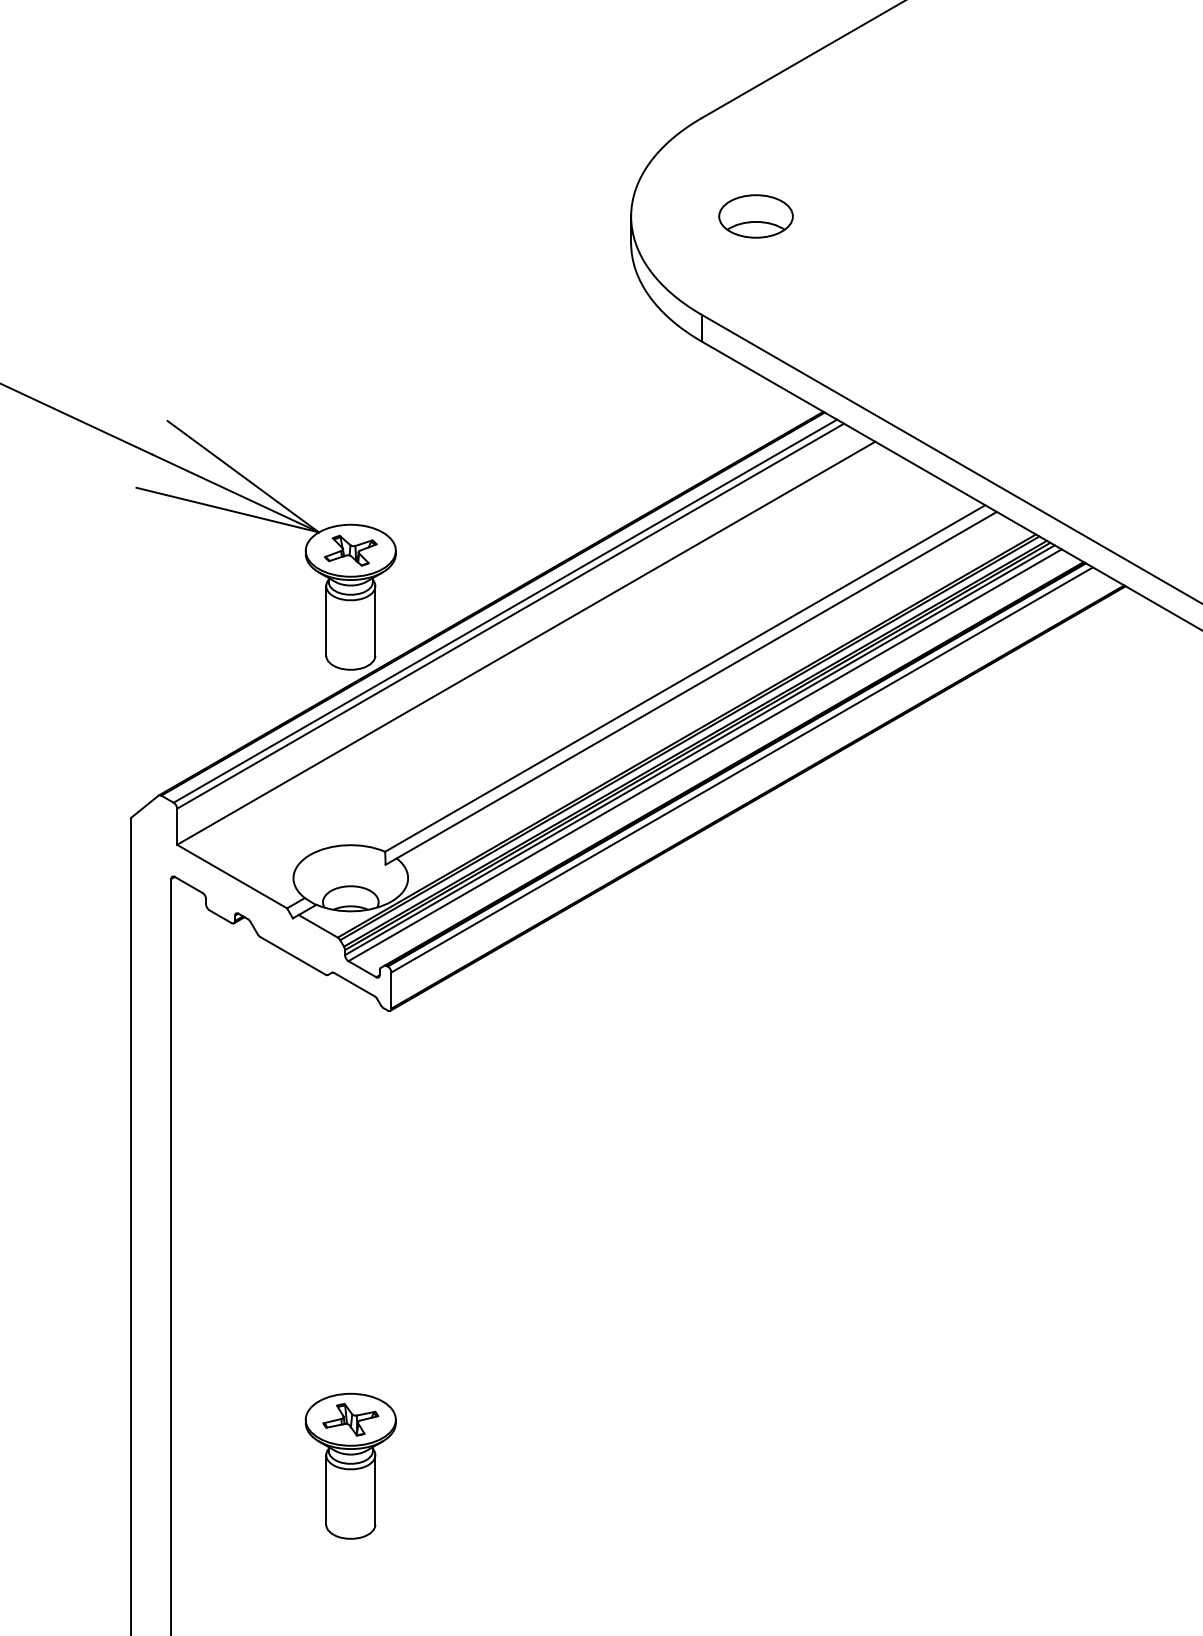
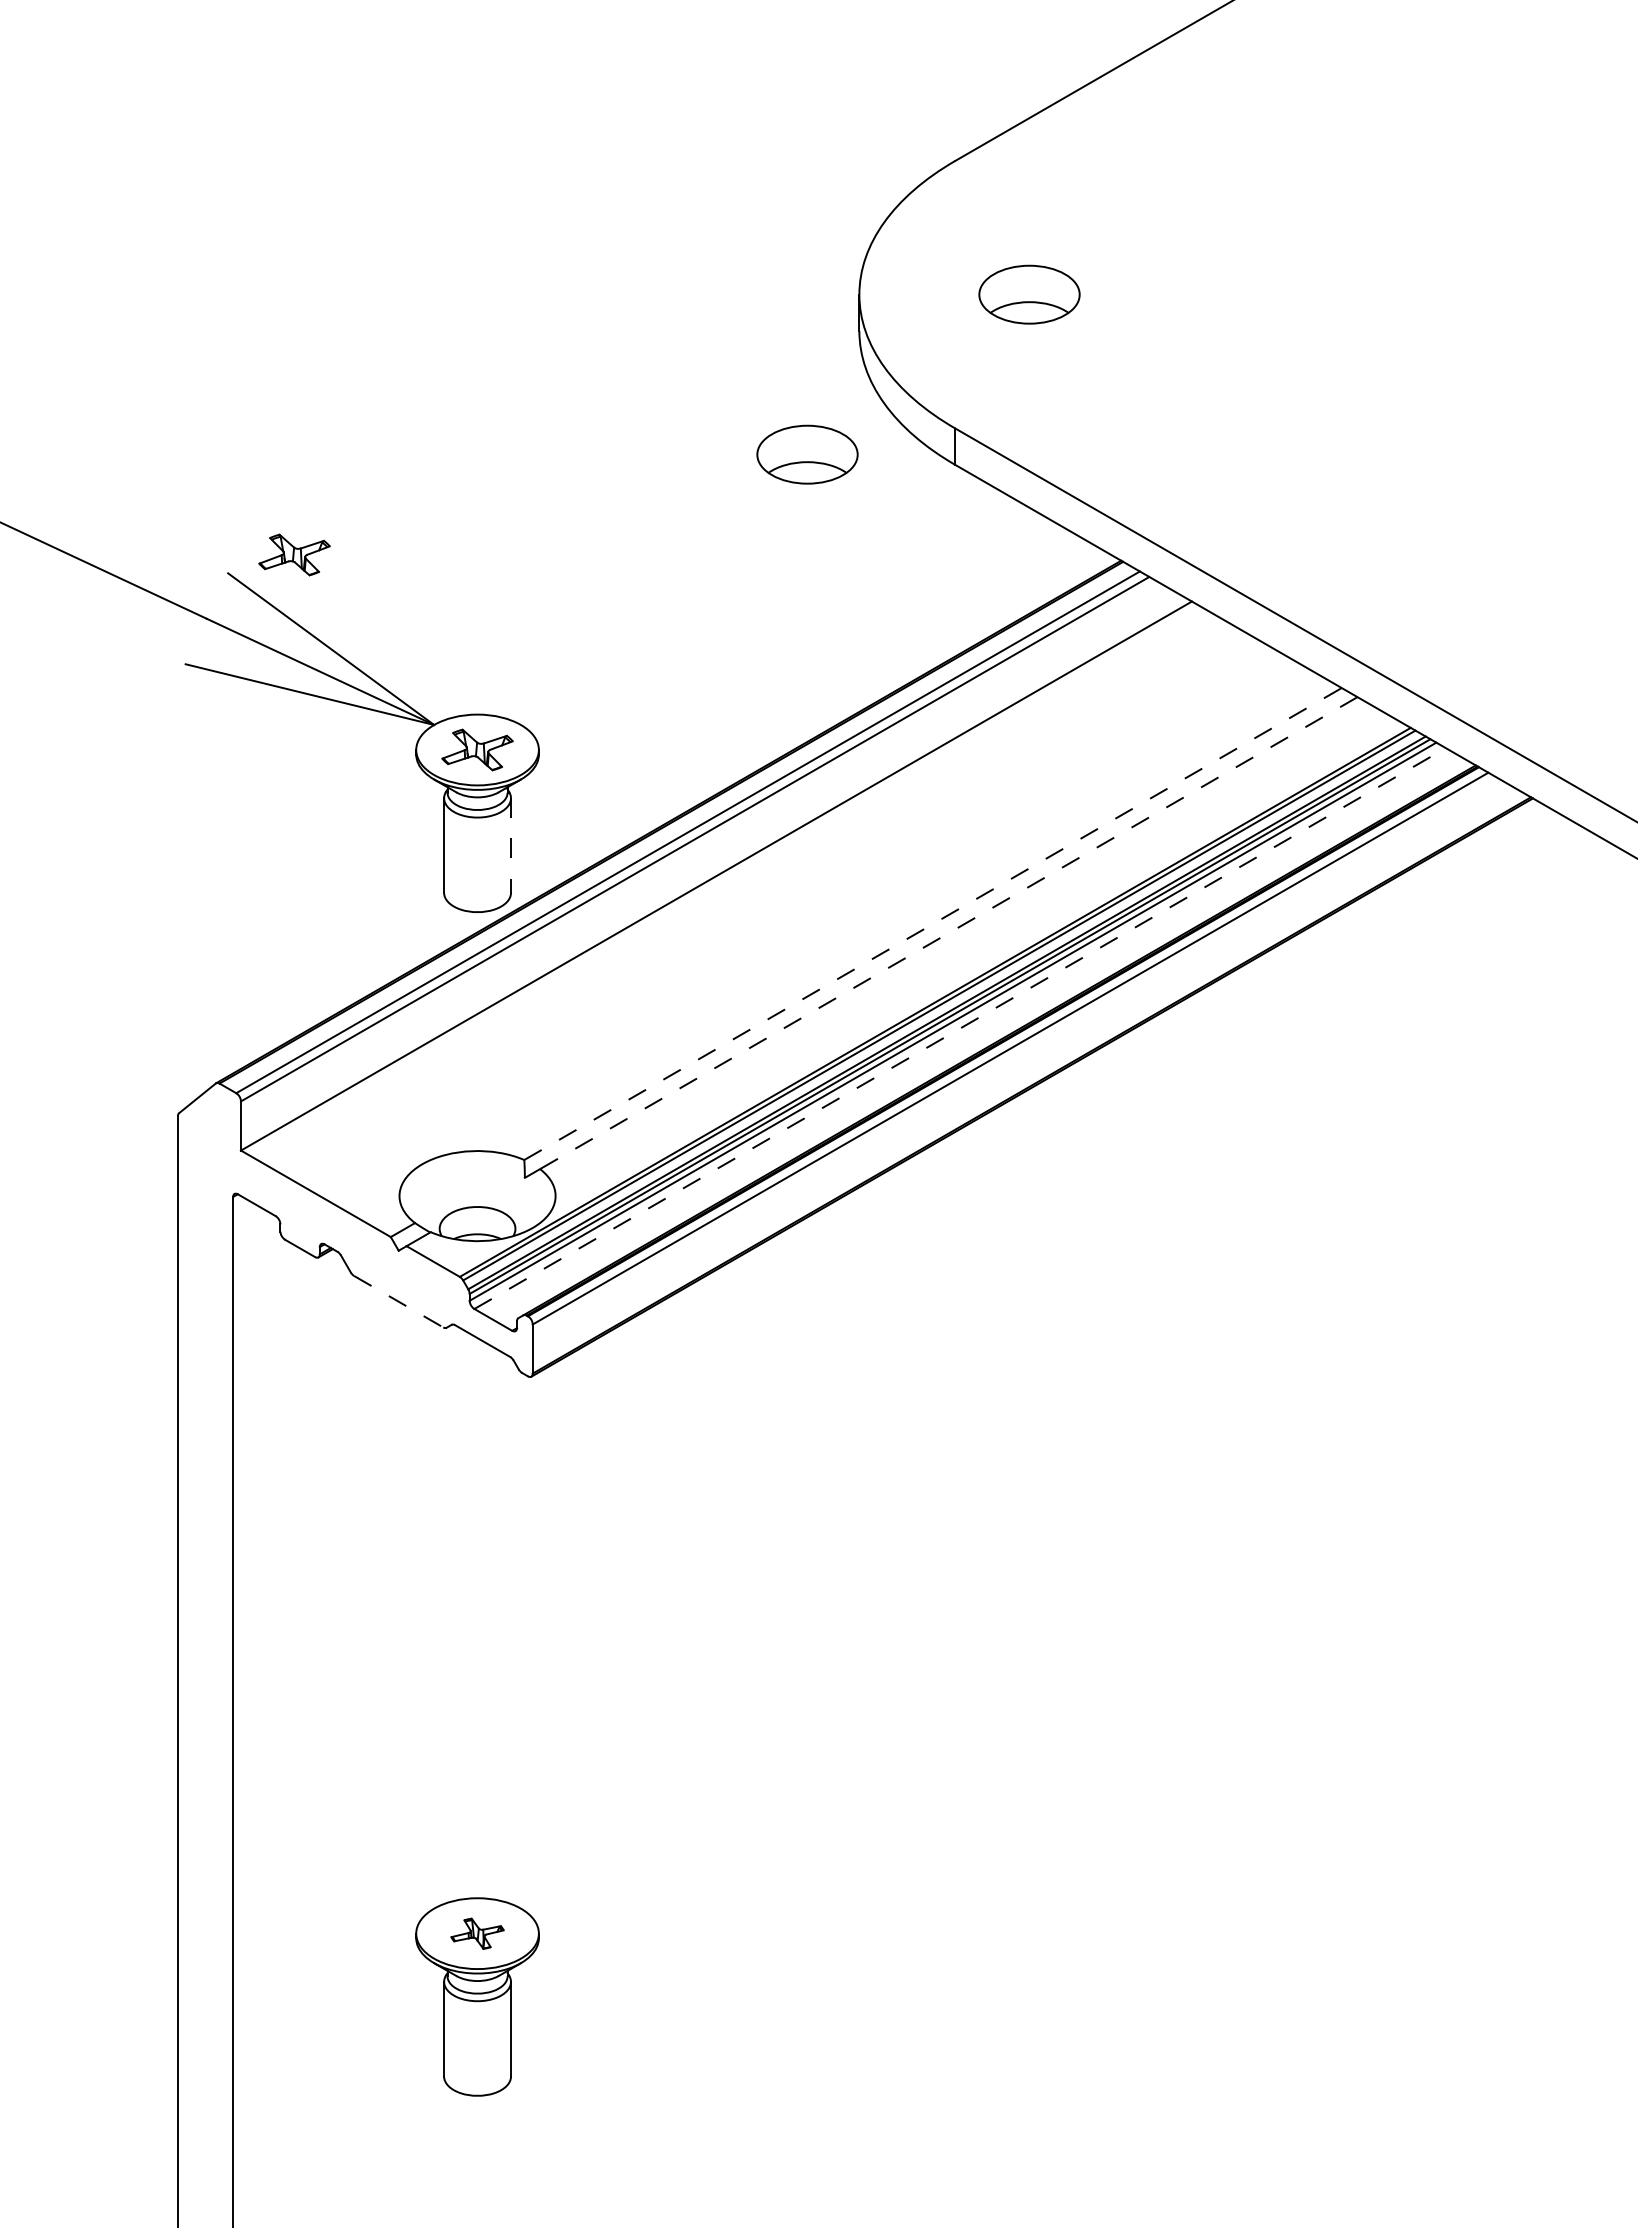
part: (593, 333) -> (807, 454), added
part: (216, 407) -> (294, 554), added
line: (375, 621) -> (511, 846), solid -> dashed
line: (685, 678) -> (933, 924), solid -> dashed
line: (696, 685) -> (948, 933), solid -> dashed
line: (705, 755) -> (960, 1028), solid -> dashed
line: (293, 955) -> (399, 1301), solid -> dashed
part: (350, 1419) -> (477, 1933), size x0.7

